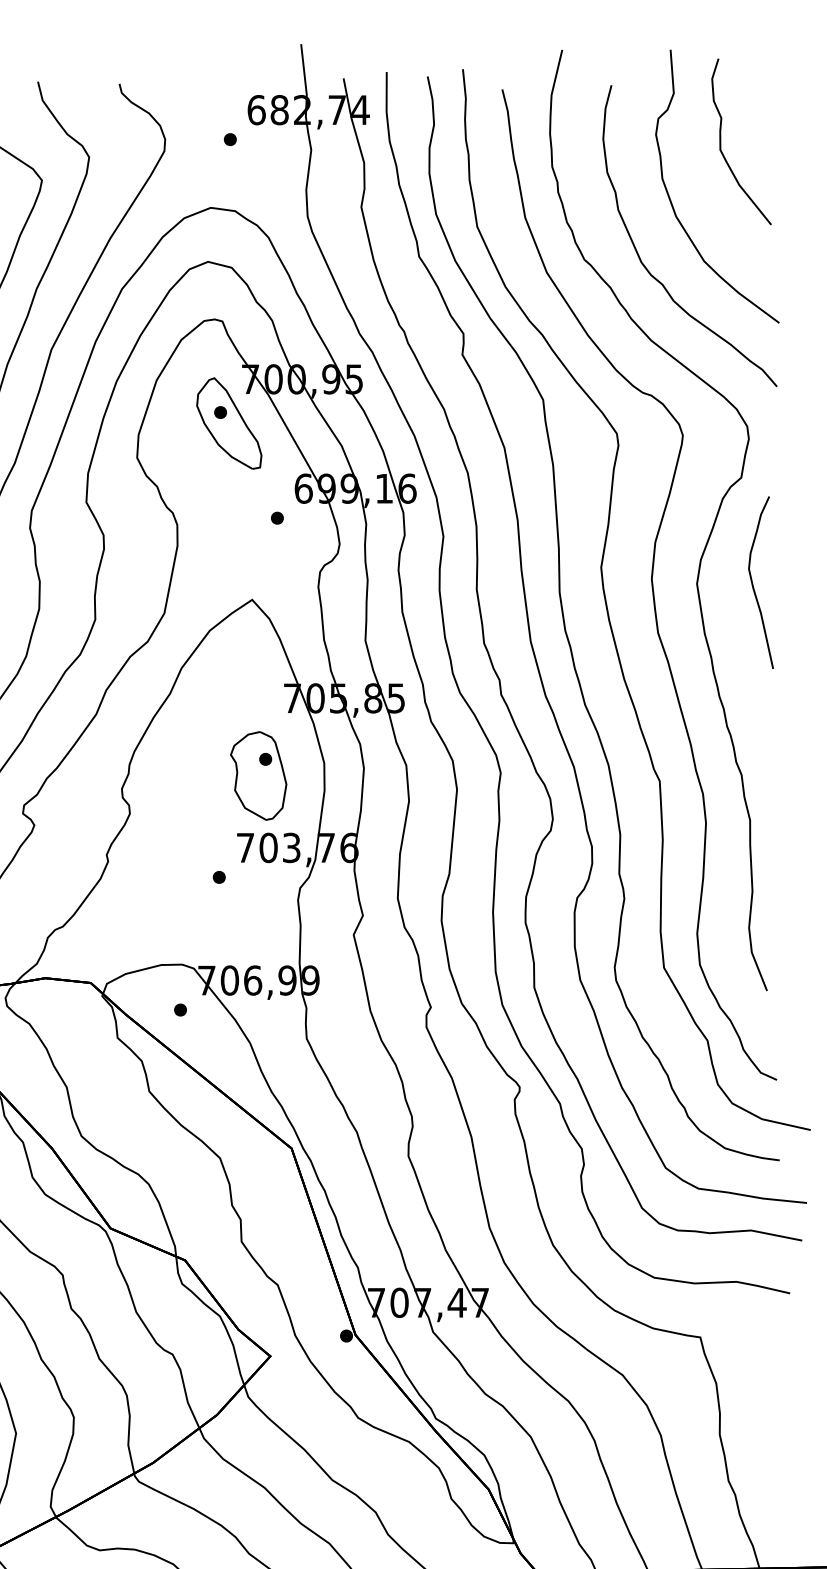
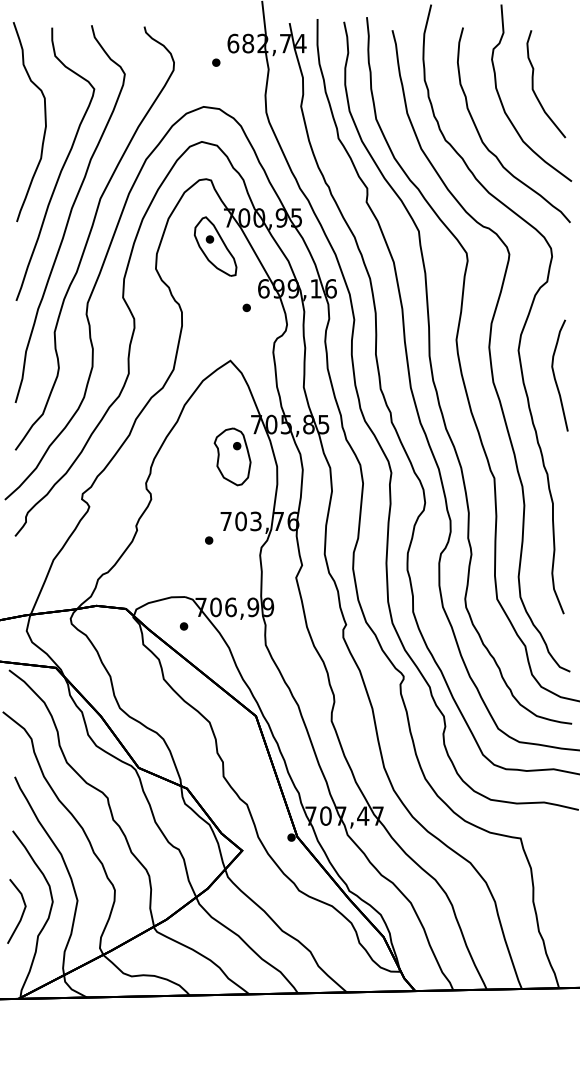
curve: (721, 142) -> (533, 84), moved
curve: (754, 582) -> (555, 375), moved
part: (258, 775) -> (232, 456), moved

